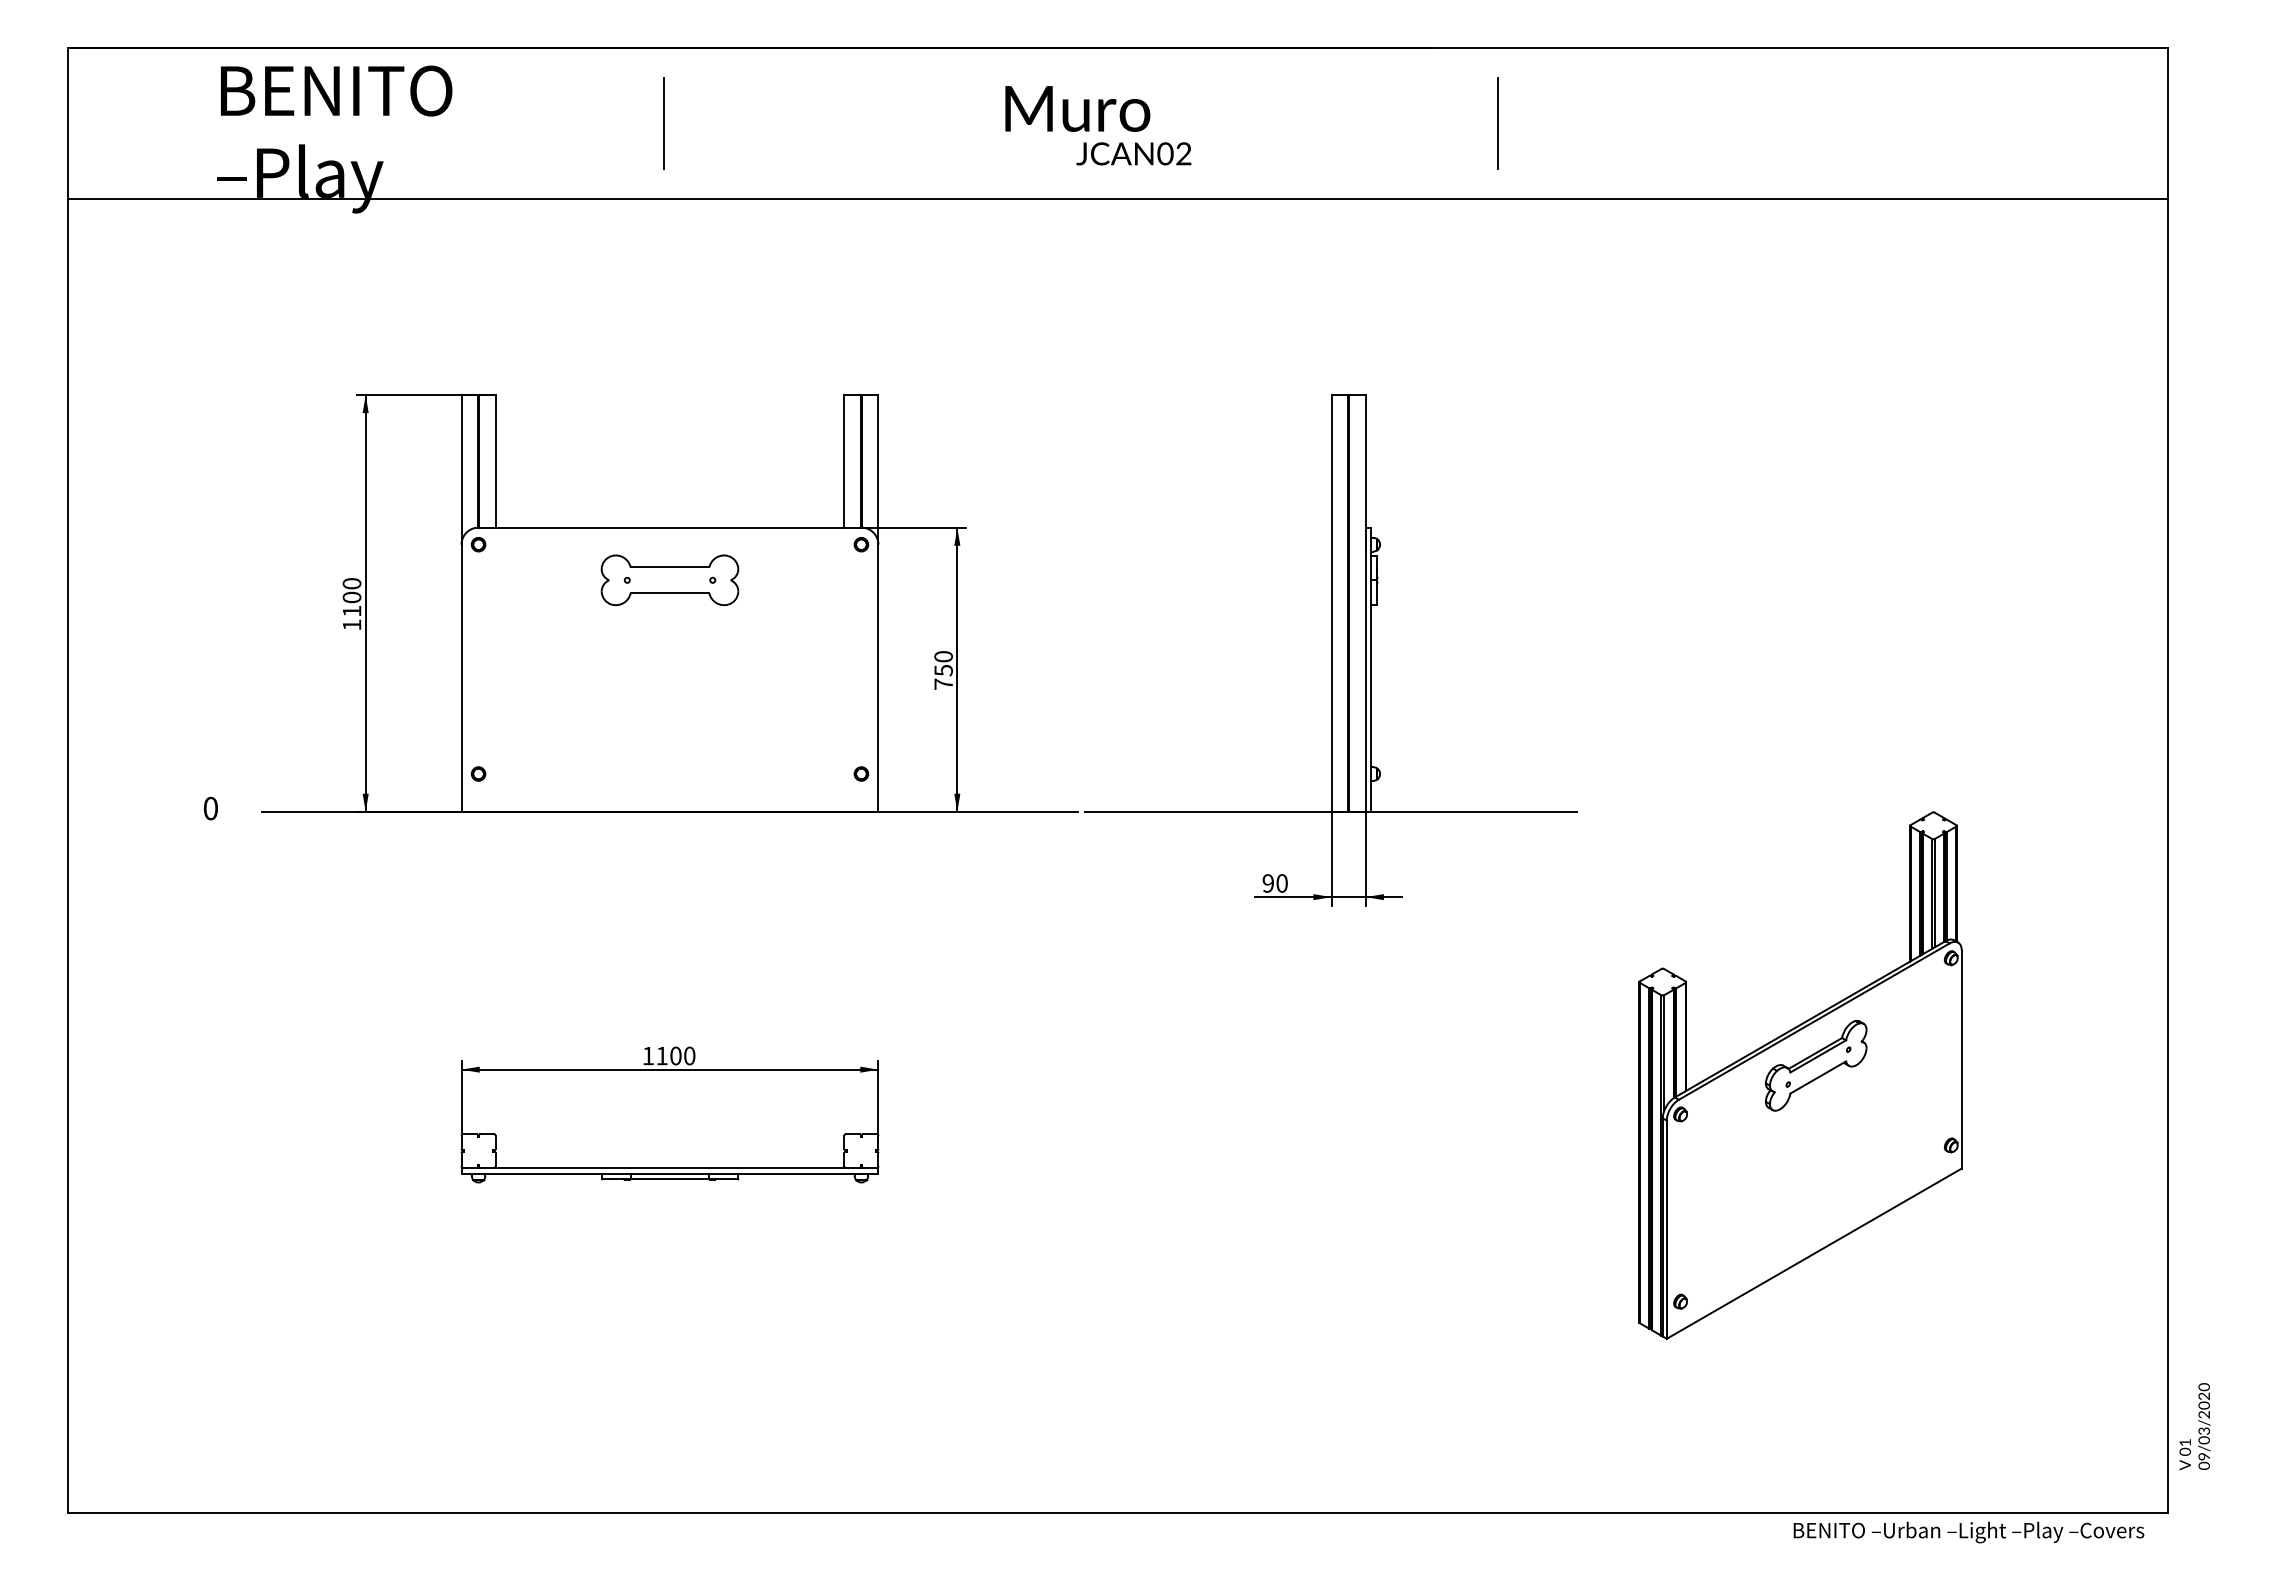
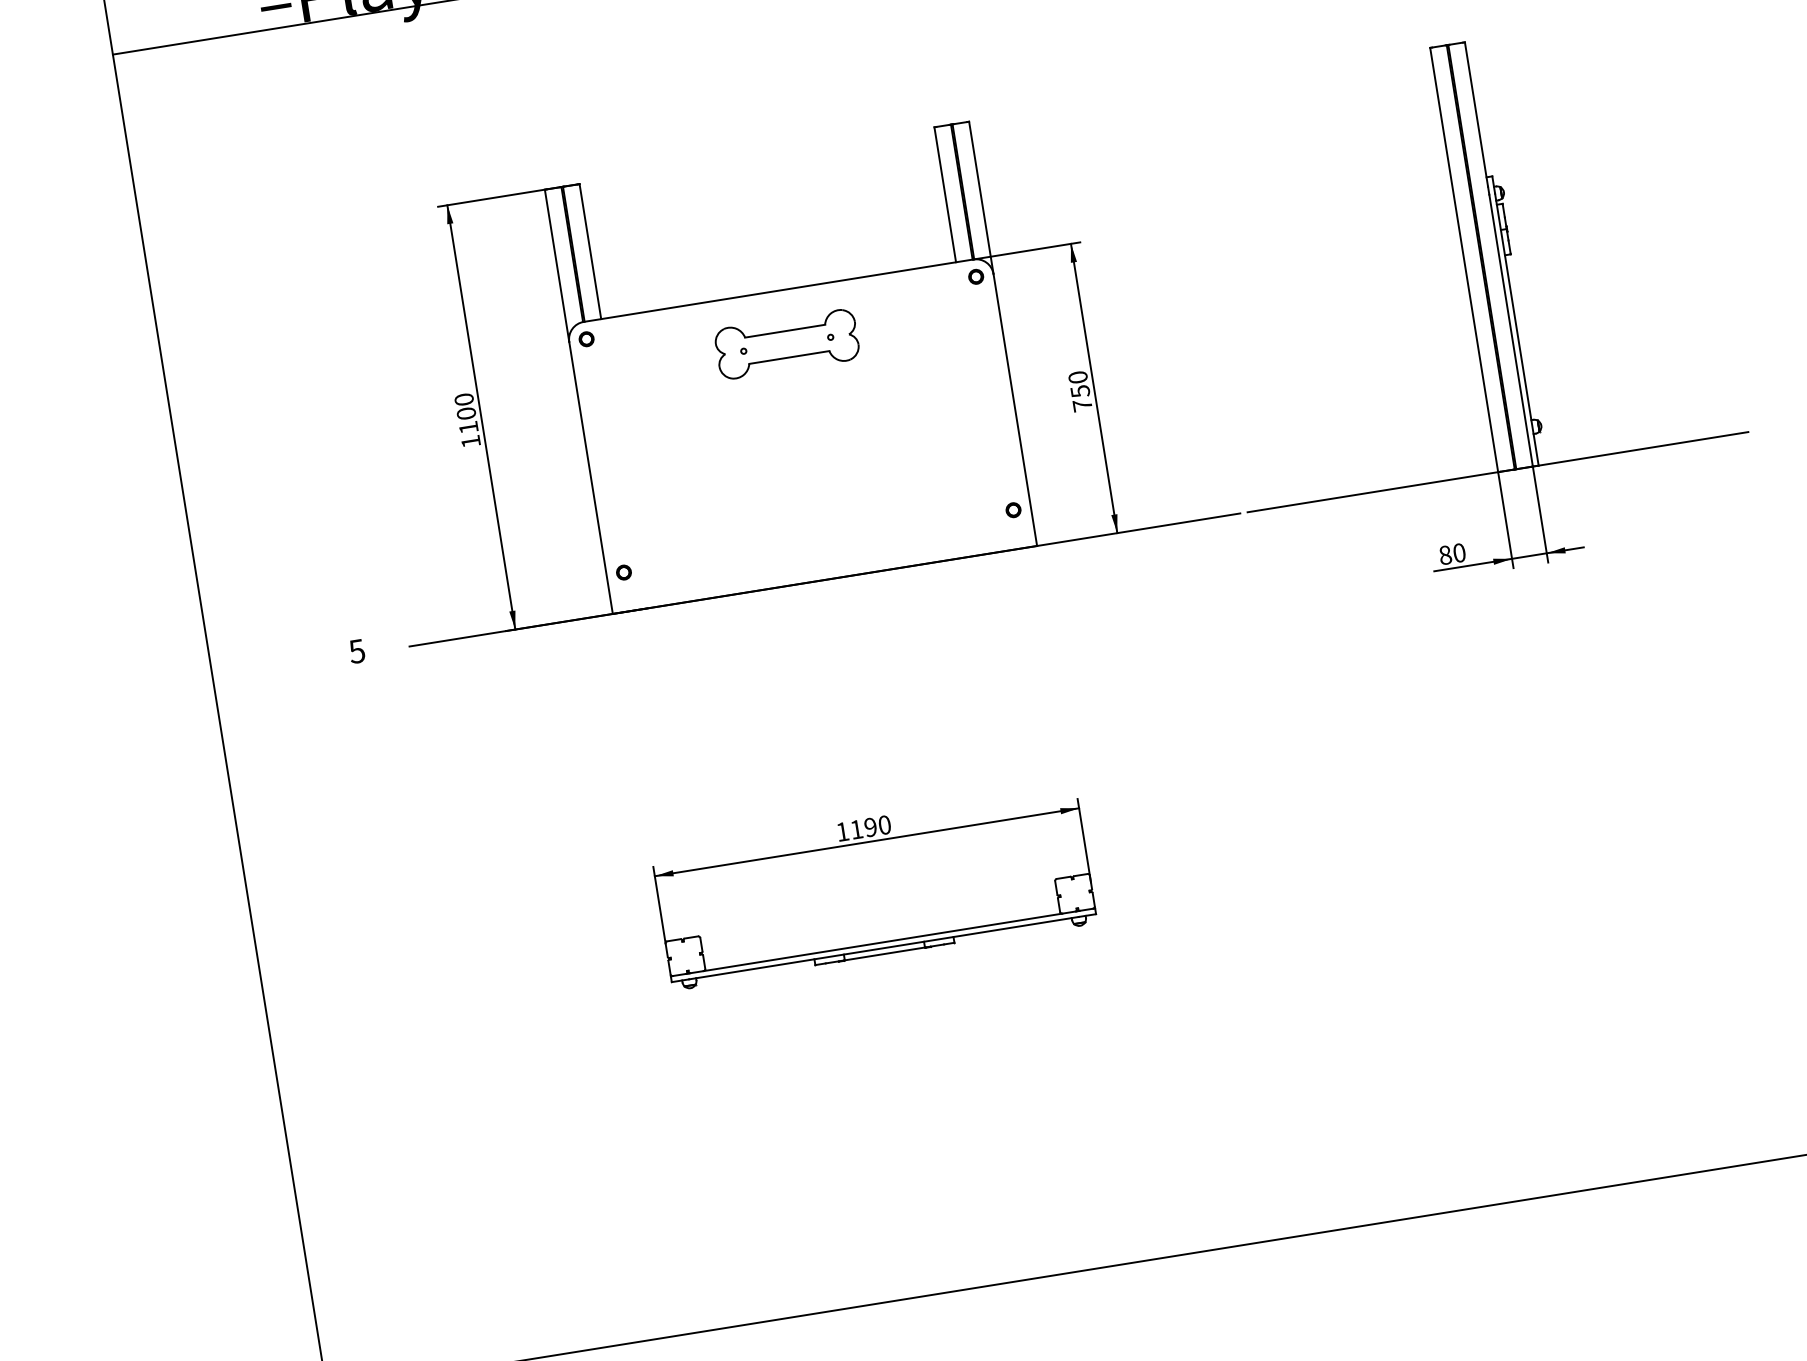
text: (210, 808) -> (356, 651), 0 -> 5
text: (1268, 883) -> (1445, 555), 90 -> 80
text: (675, 1055) -> (870, 826), 1100 -> 1190

